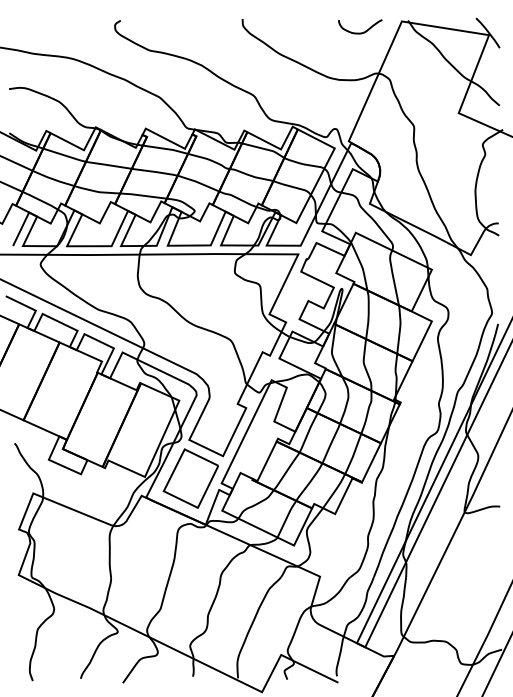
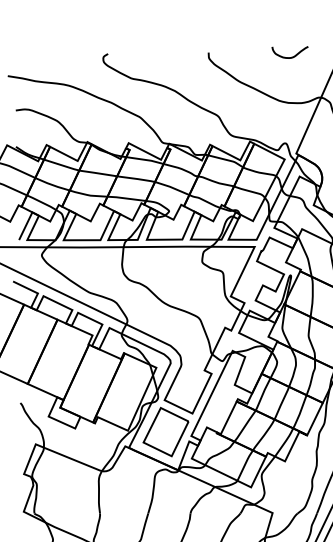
curve: (363, 31) -> (292, 56), moved

